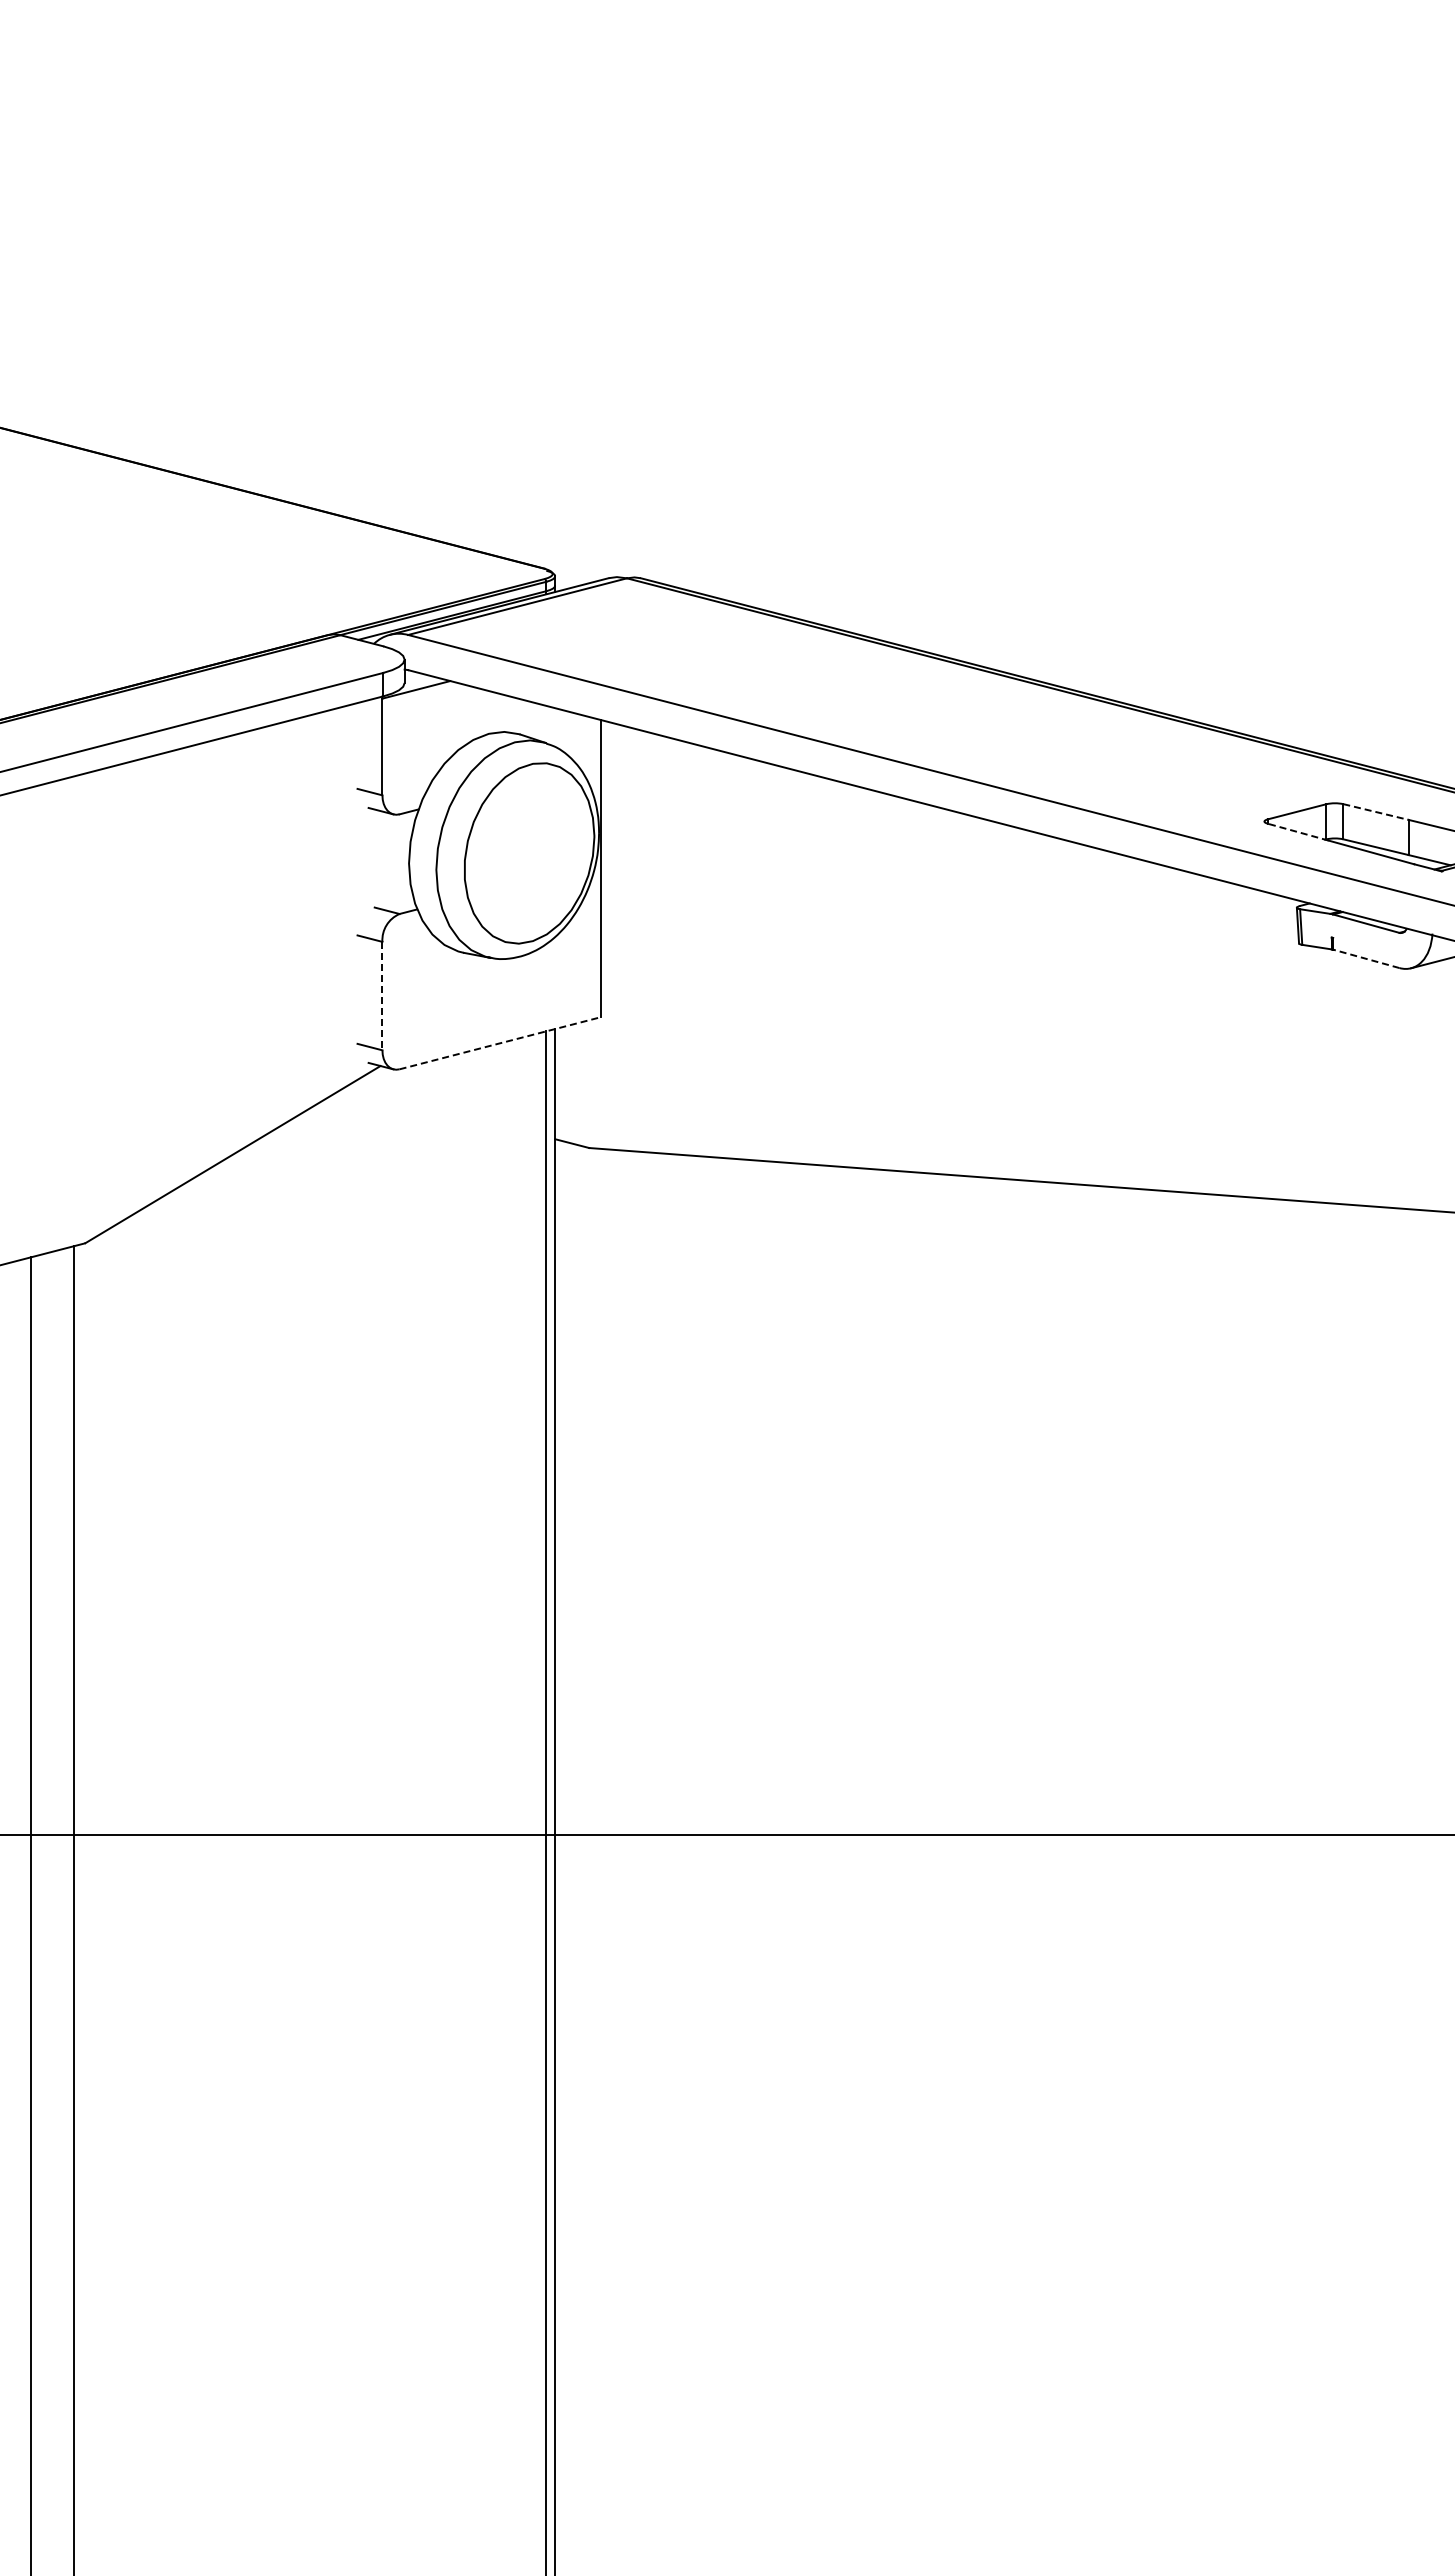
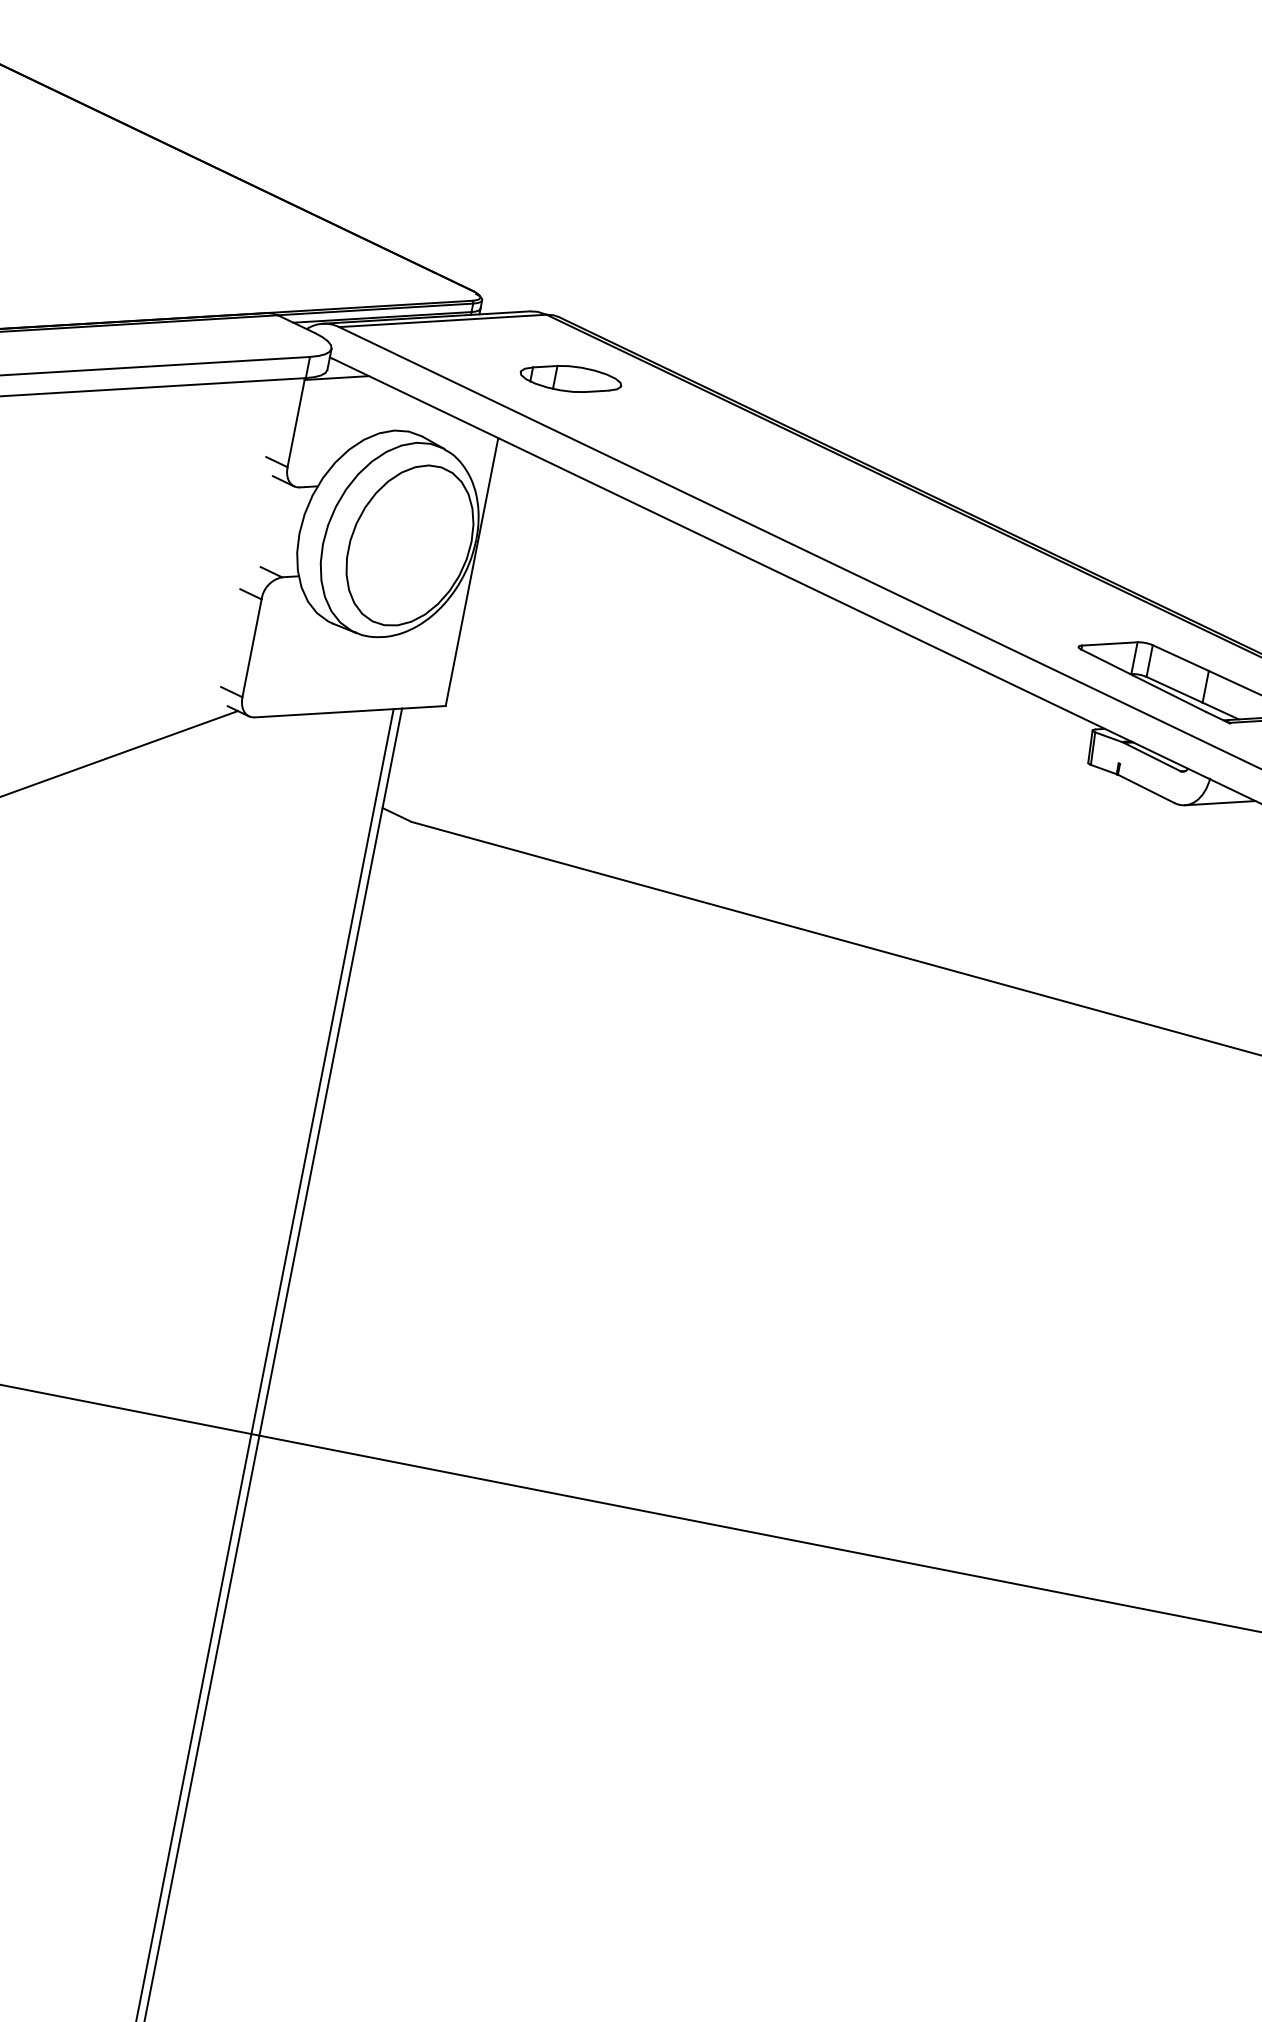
part: (666, 641) -> (571, 378), added
line: (1375, 812) -> (1180, 658), dashed -> solid
line: (1298, 832) -> (1107, 662), dashed -> solid
line: (1365, 958) -> (1145, 788), dashed -> solid
line: (382, 996) -> (252, 648), dashed -> solid
line: (500, 1043) -> (350, 711), dashed -> solid

